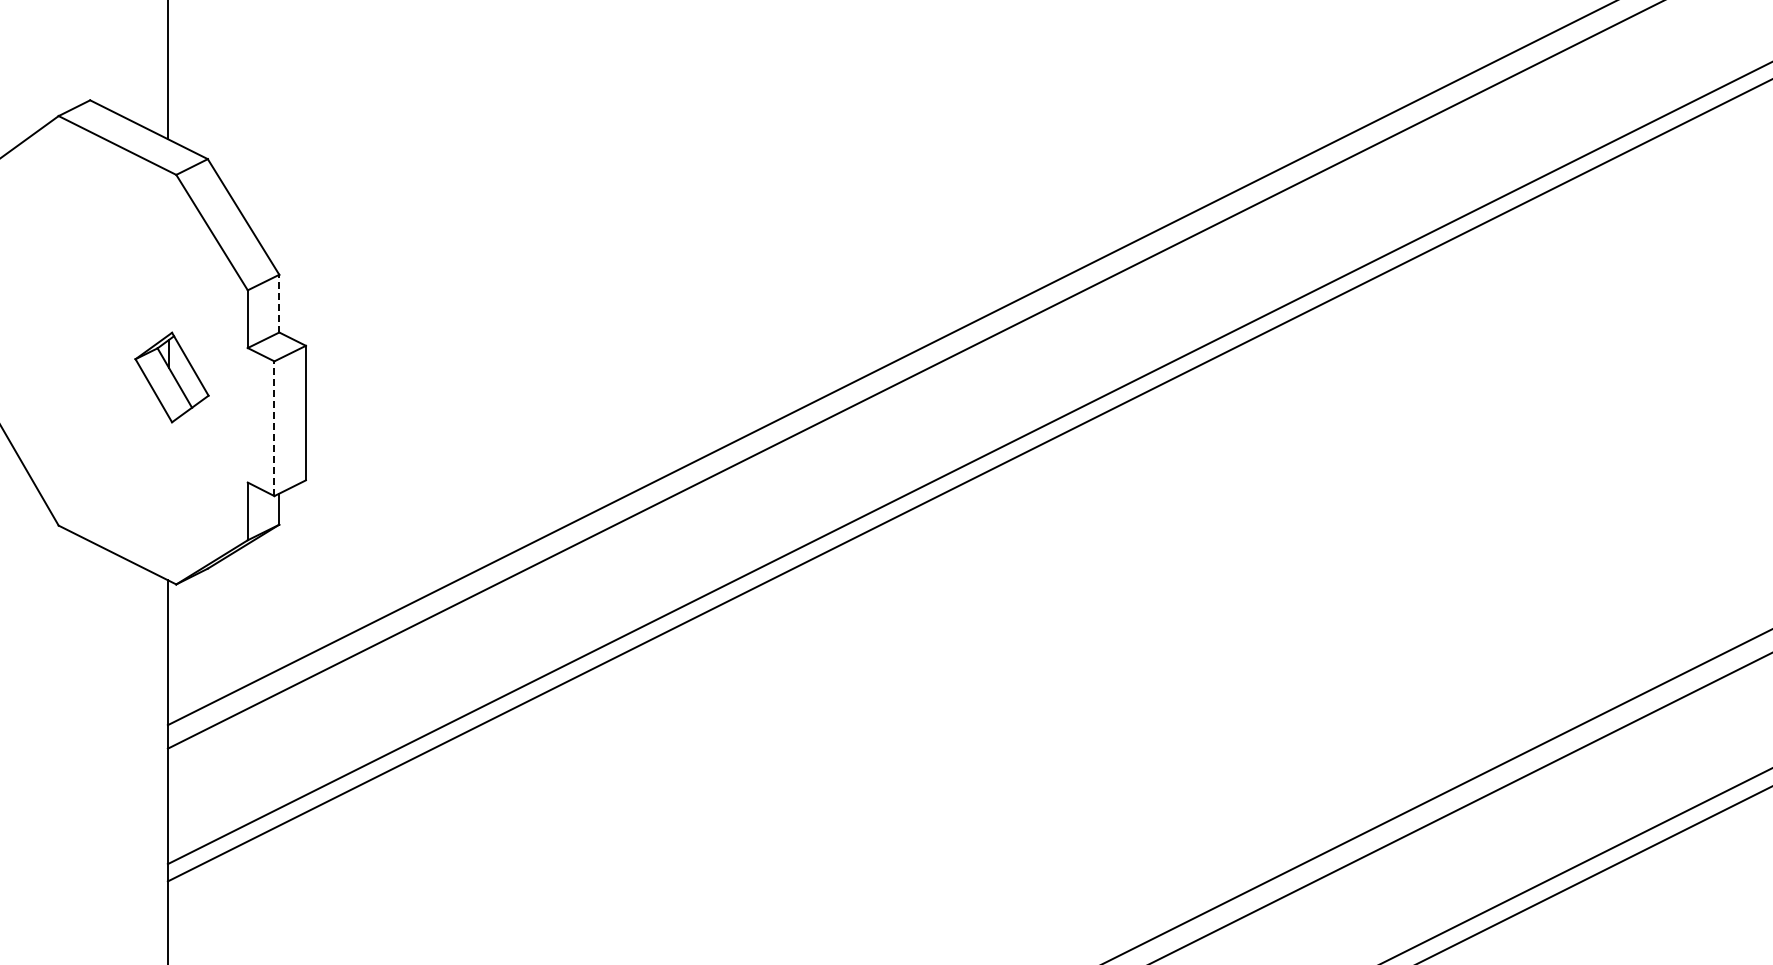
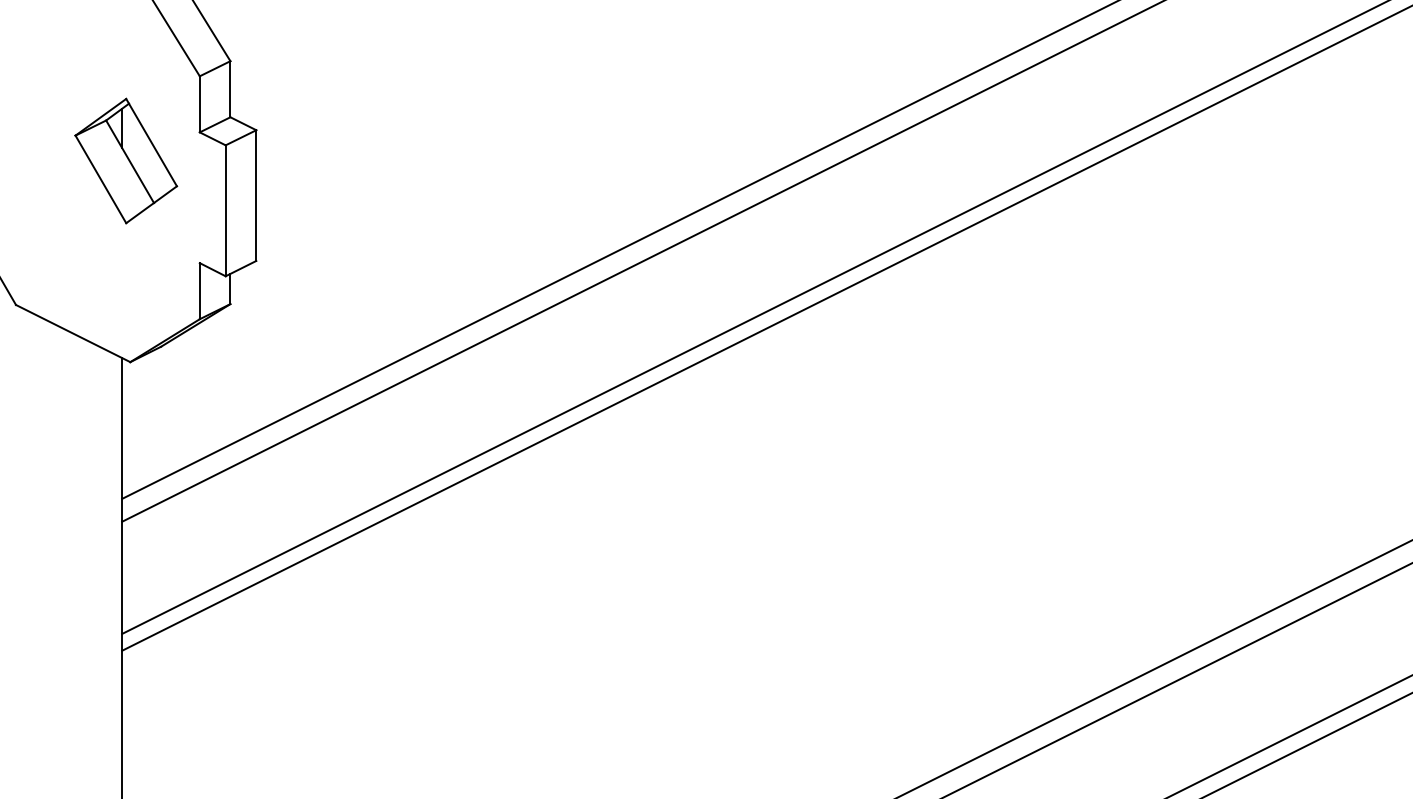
line: (279, 303) -> (230, 89), dashed -> solid
part: (171, 377) -> (125, 161), size x1.43
line: (274, 428) -> (225, 210), dashed -> solid

